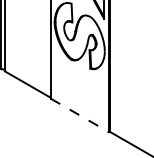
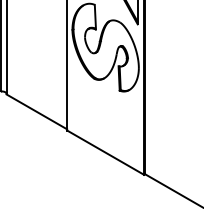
line: (79, 115) -> (105, 152), dashed -> solid

